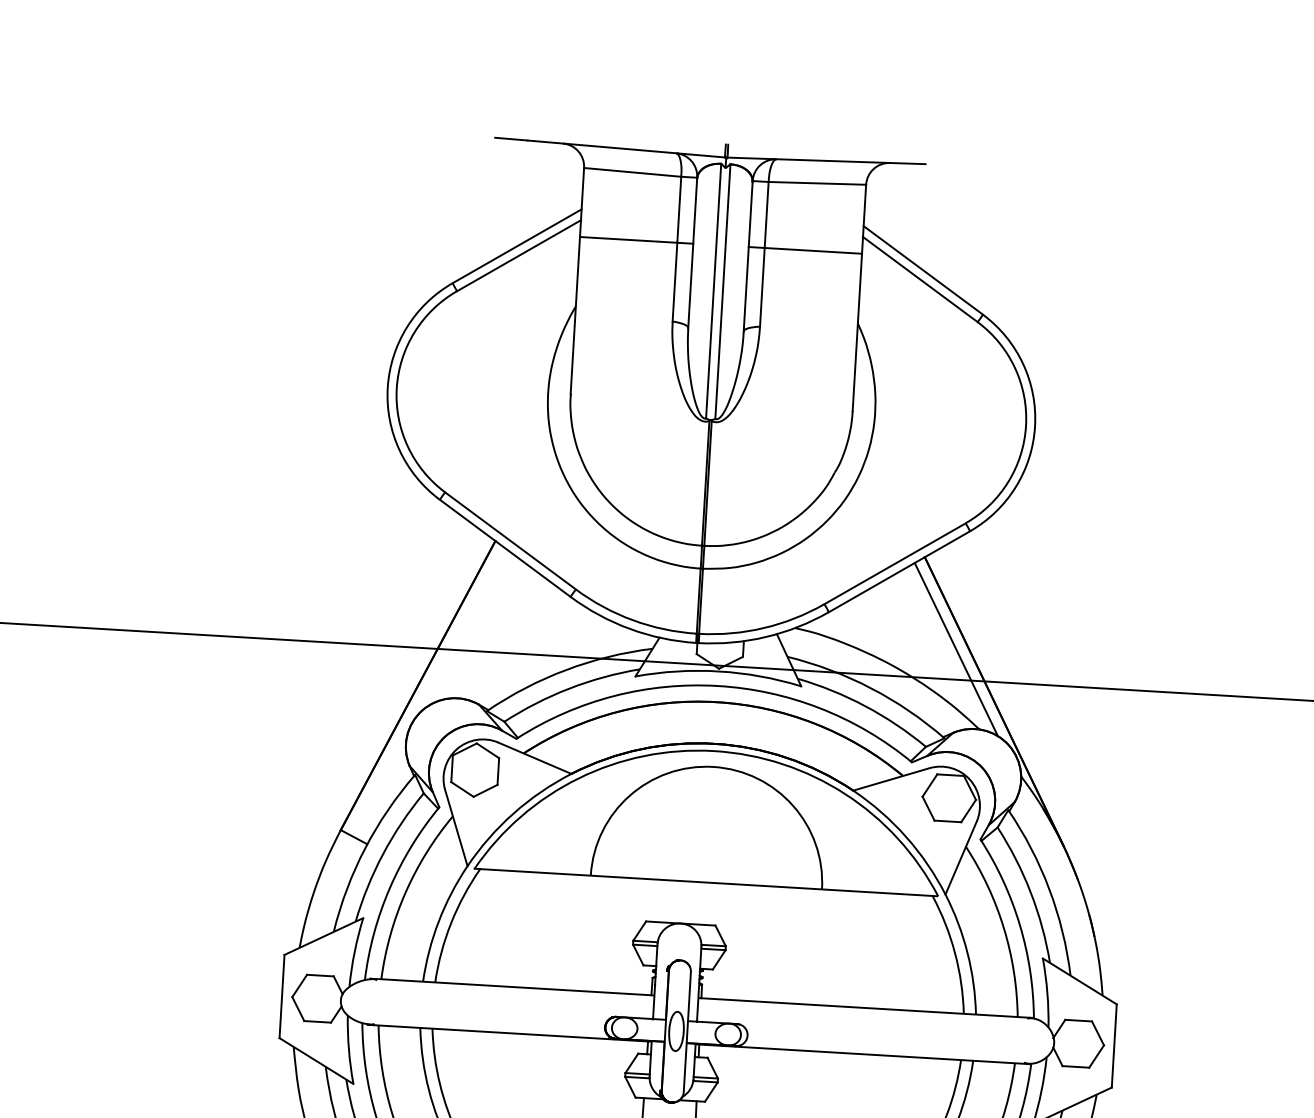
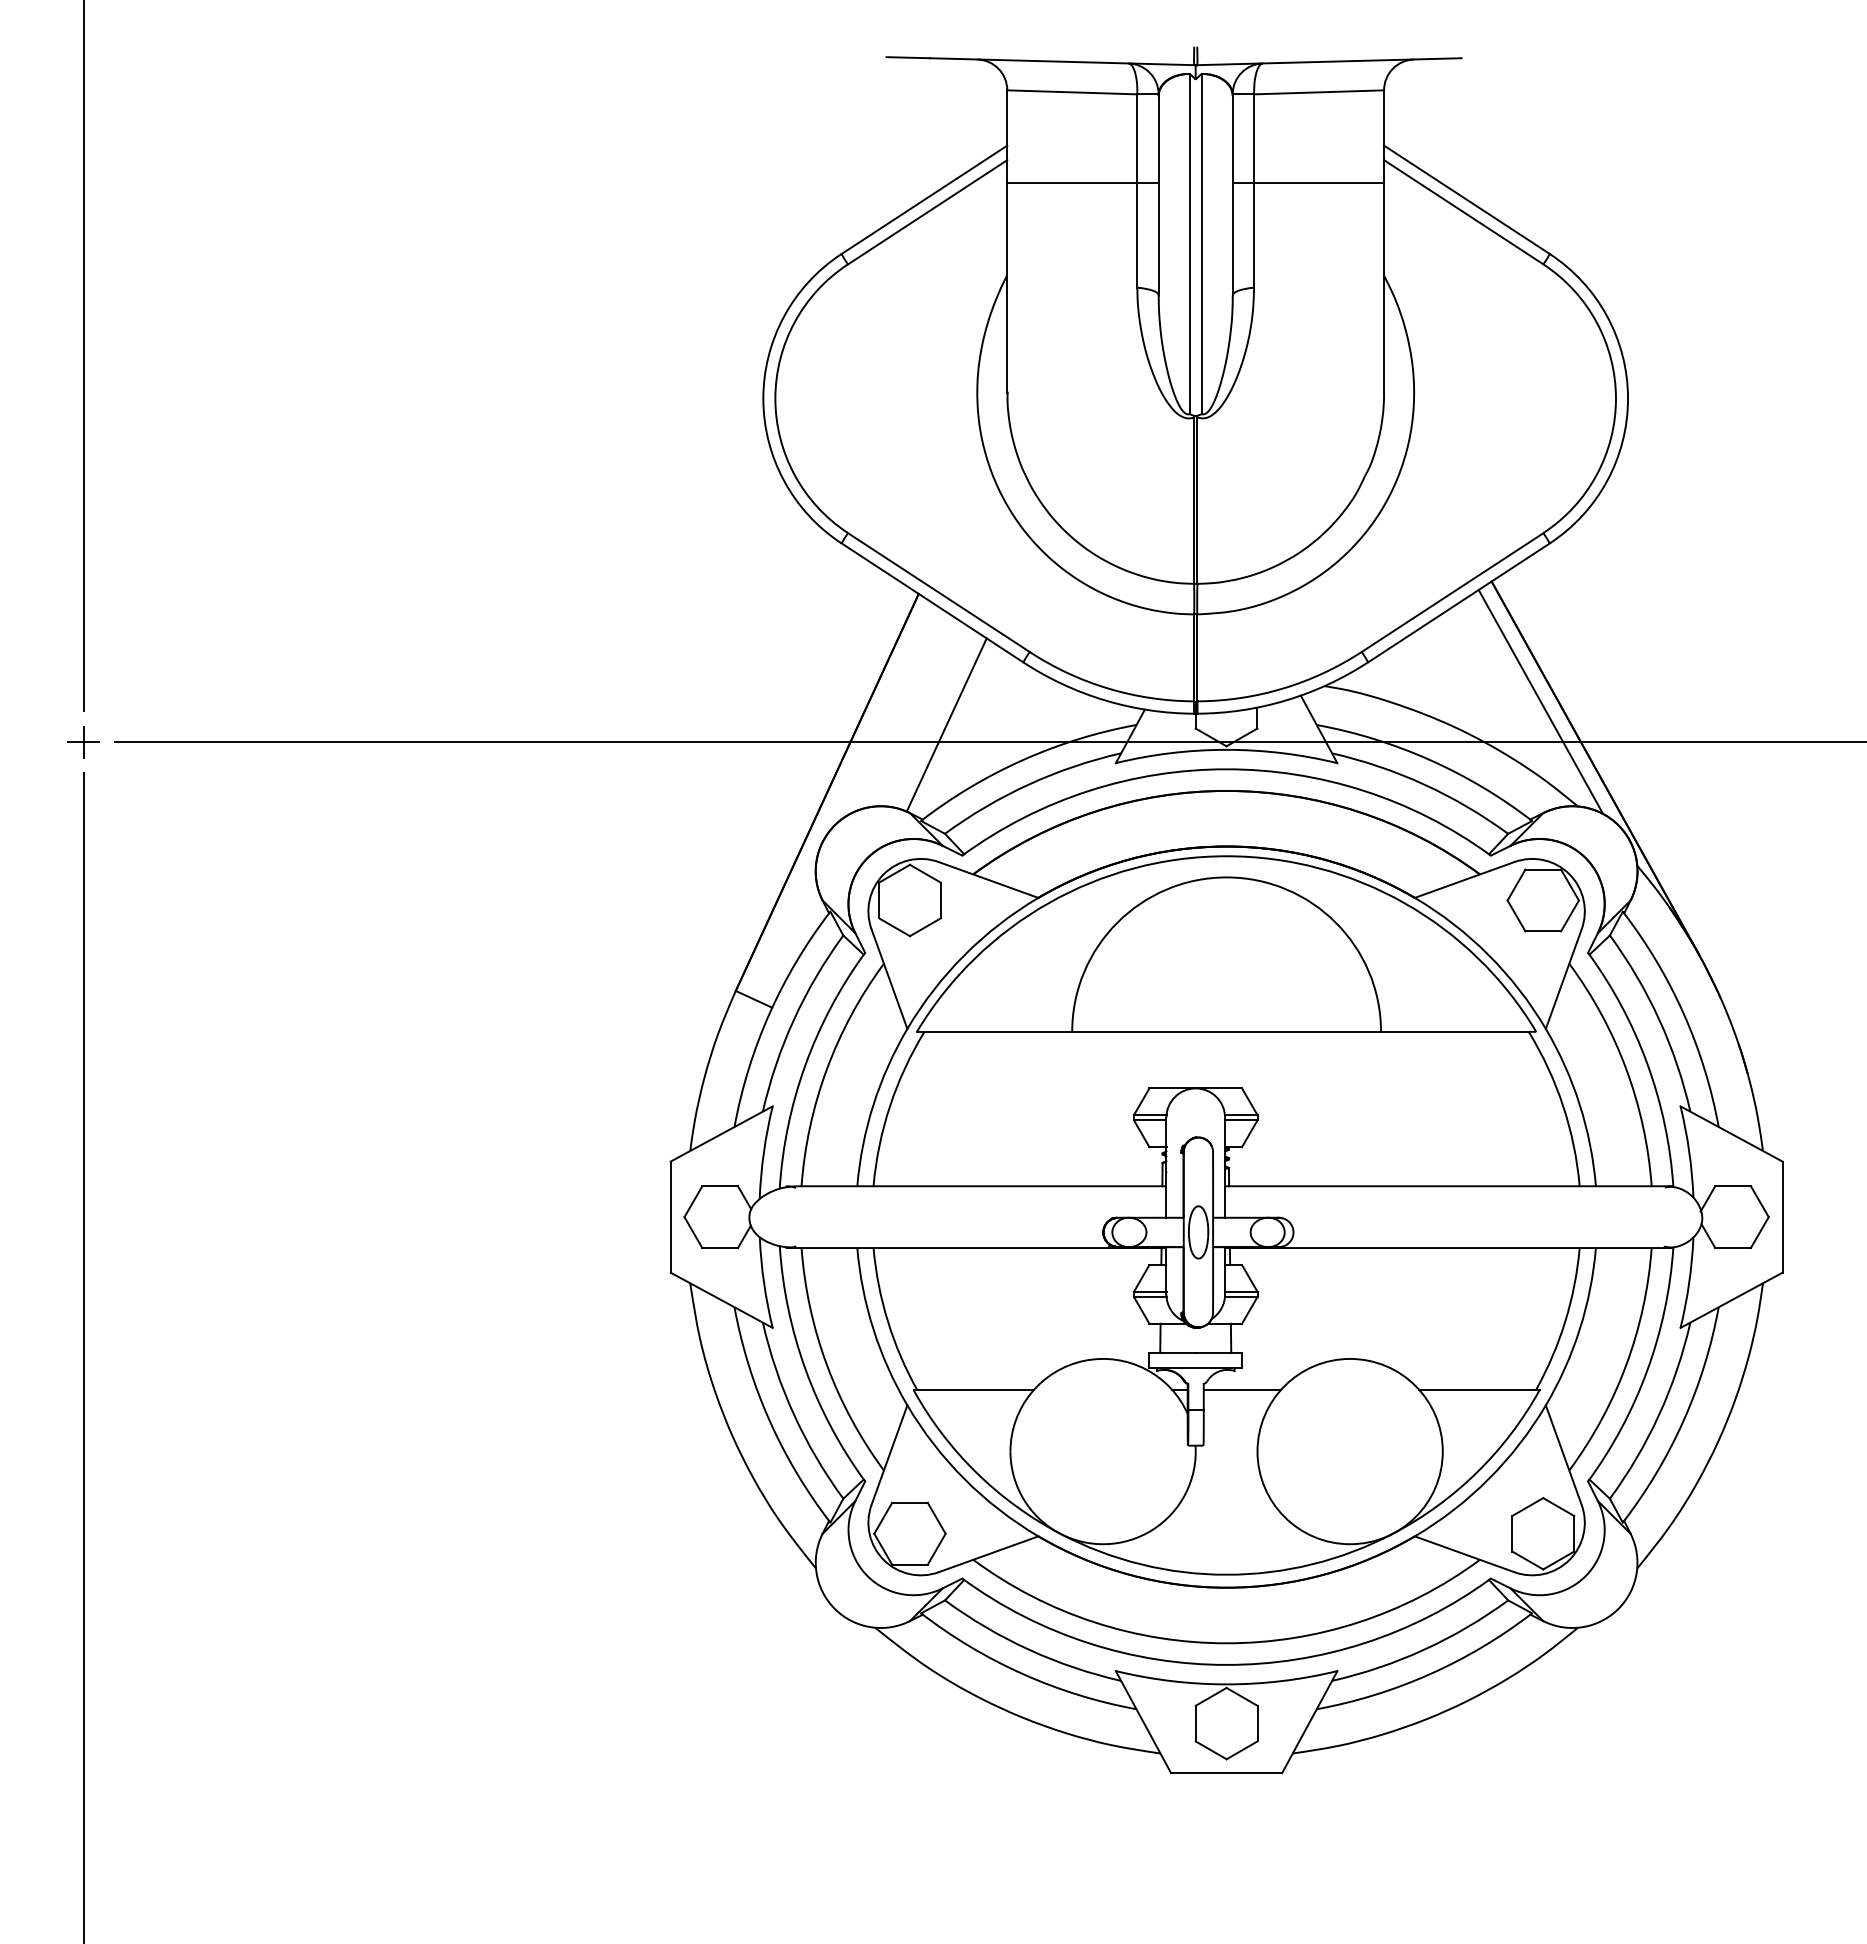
line: (510, 640) -> (946, 724), added

